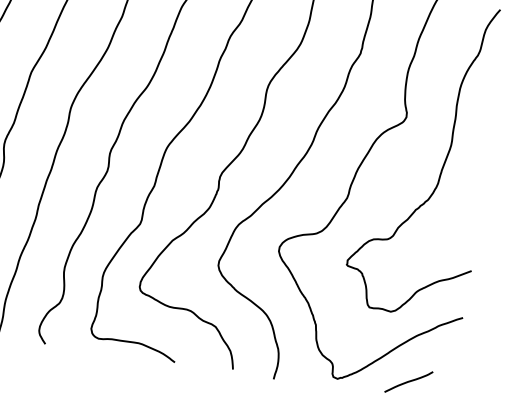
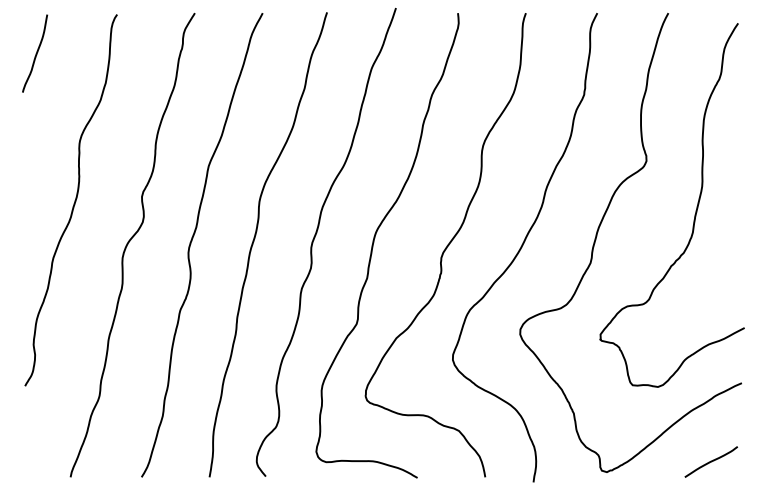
curve: (408, 381) -> (710, 461), moved

